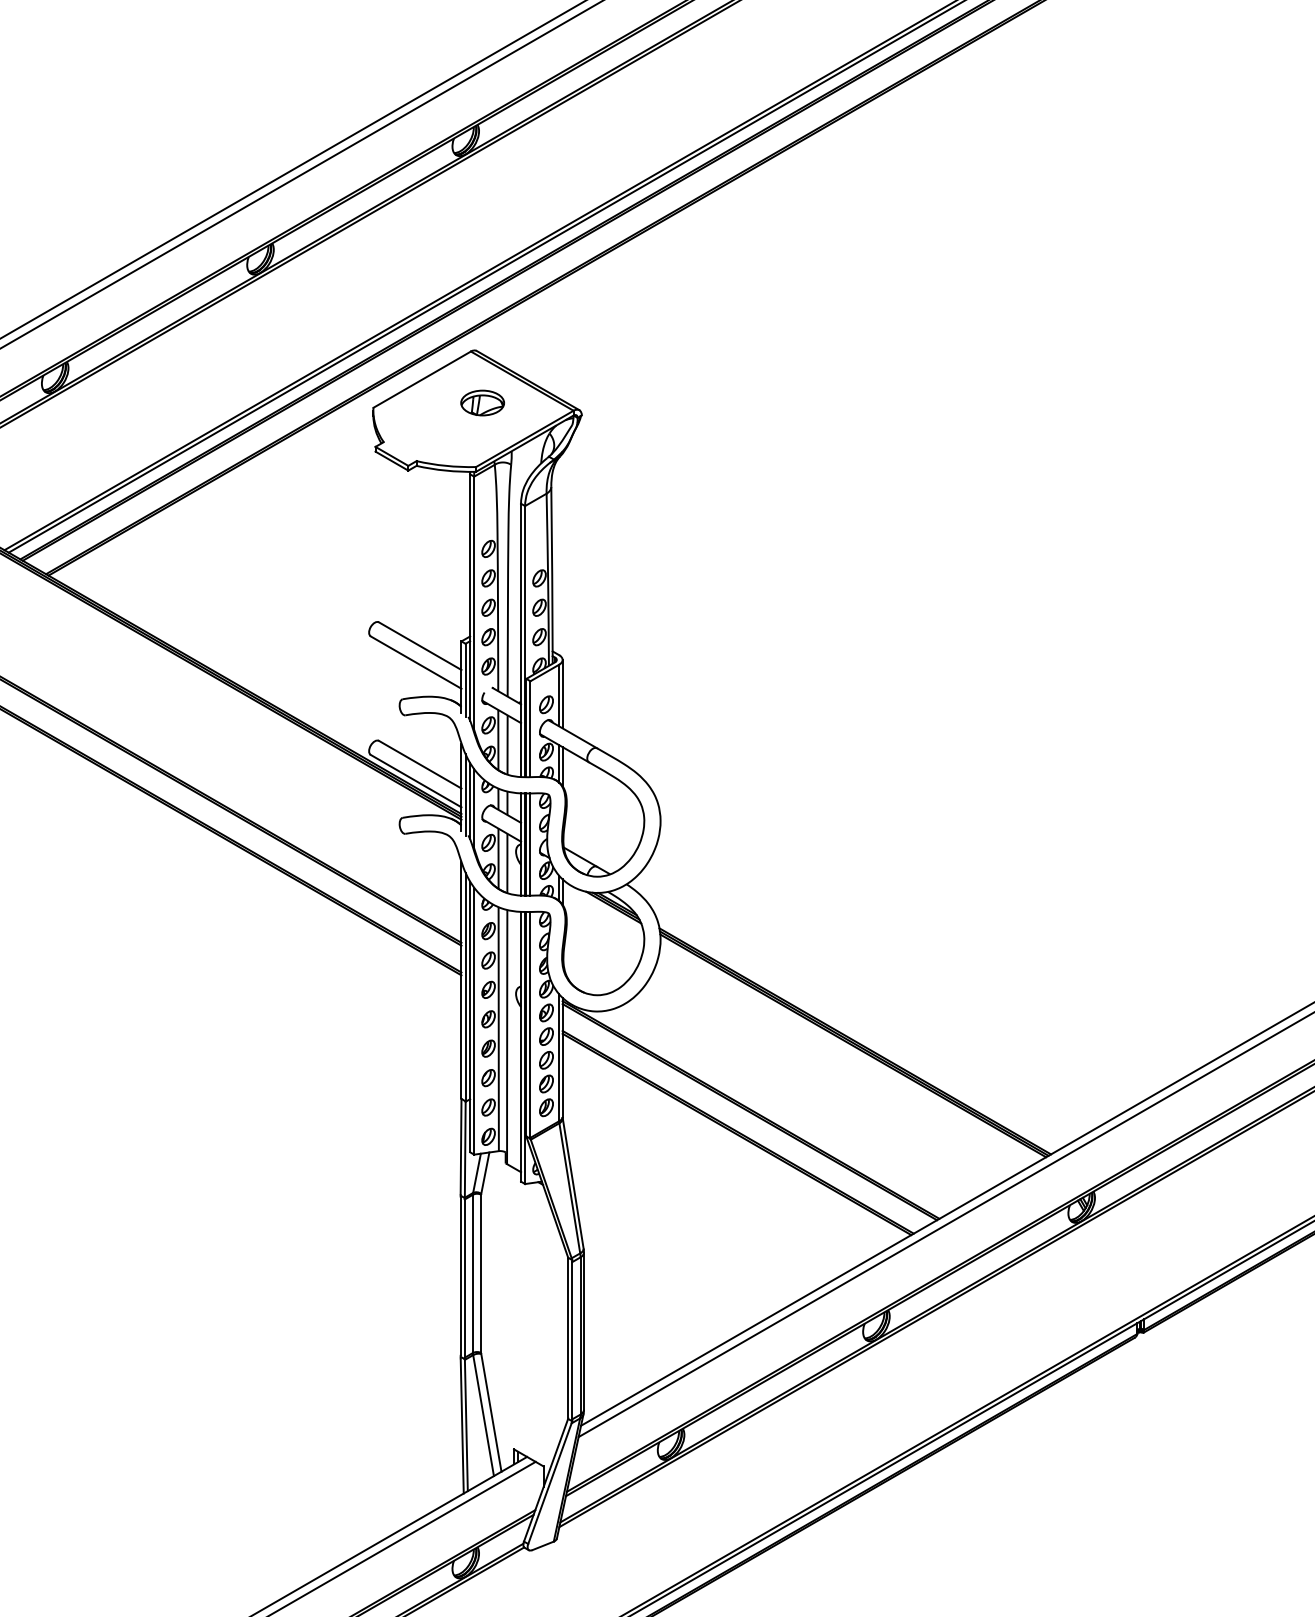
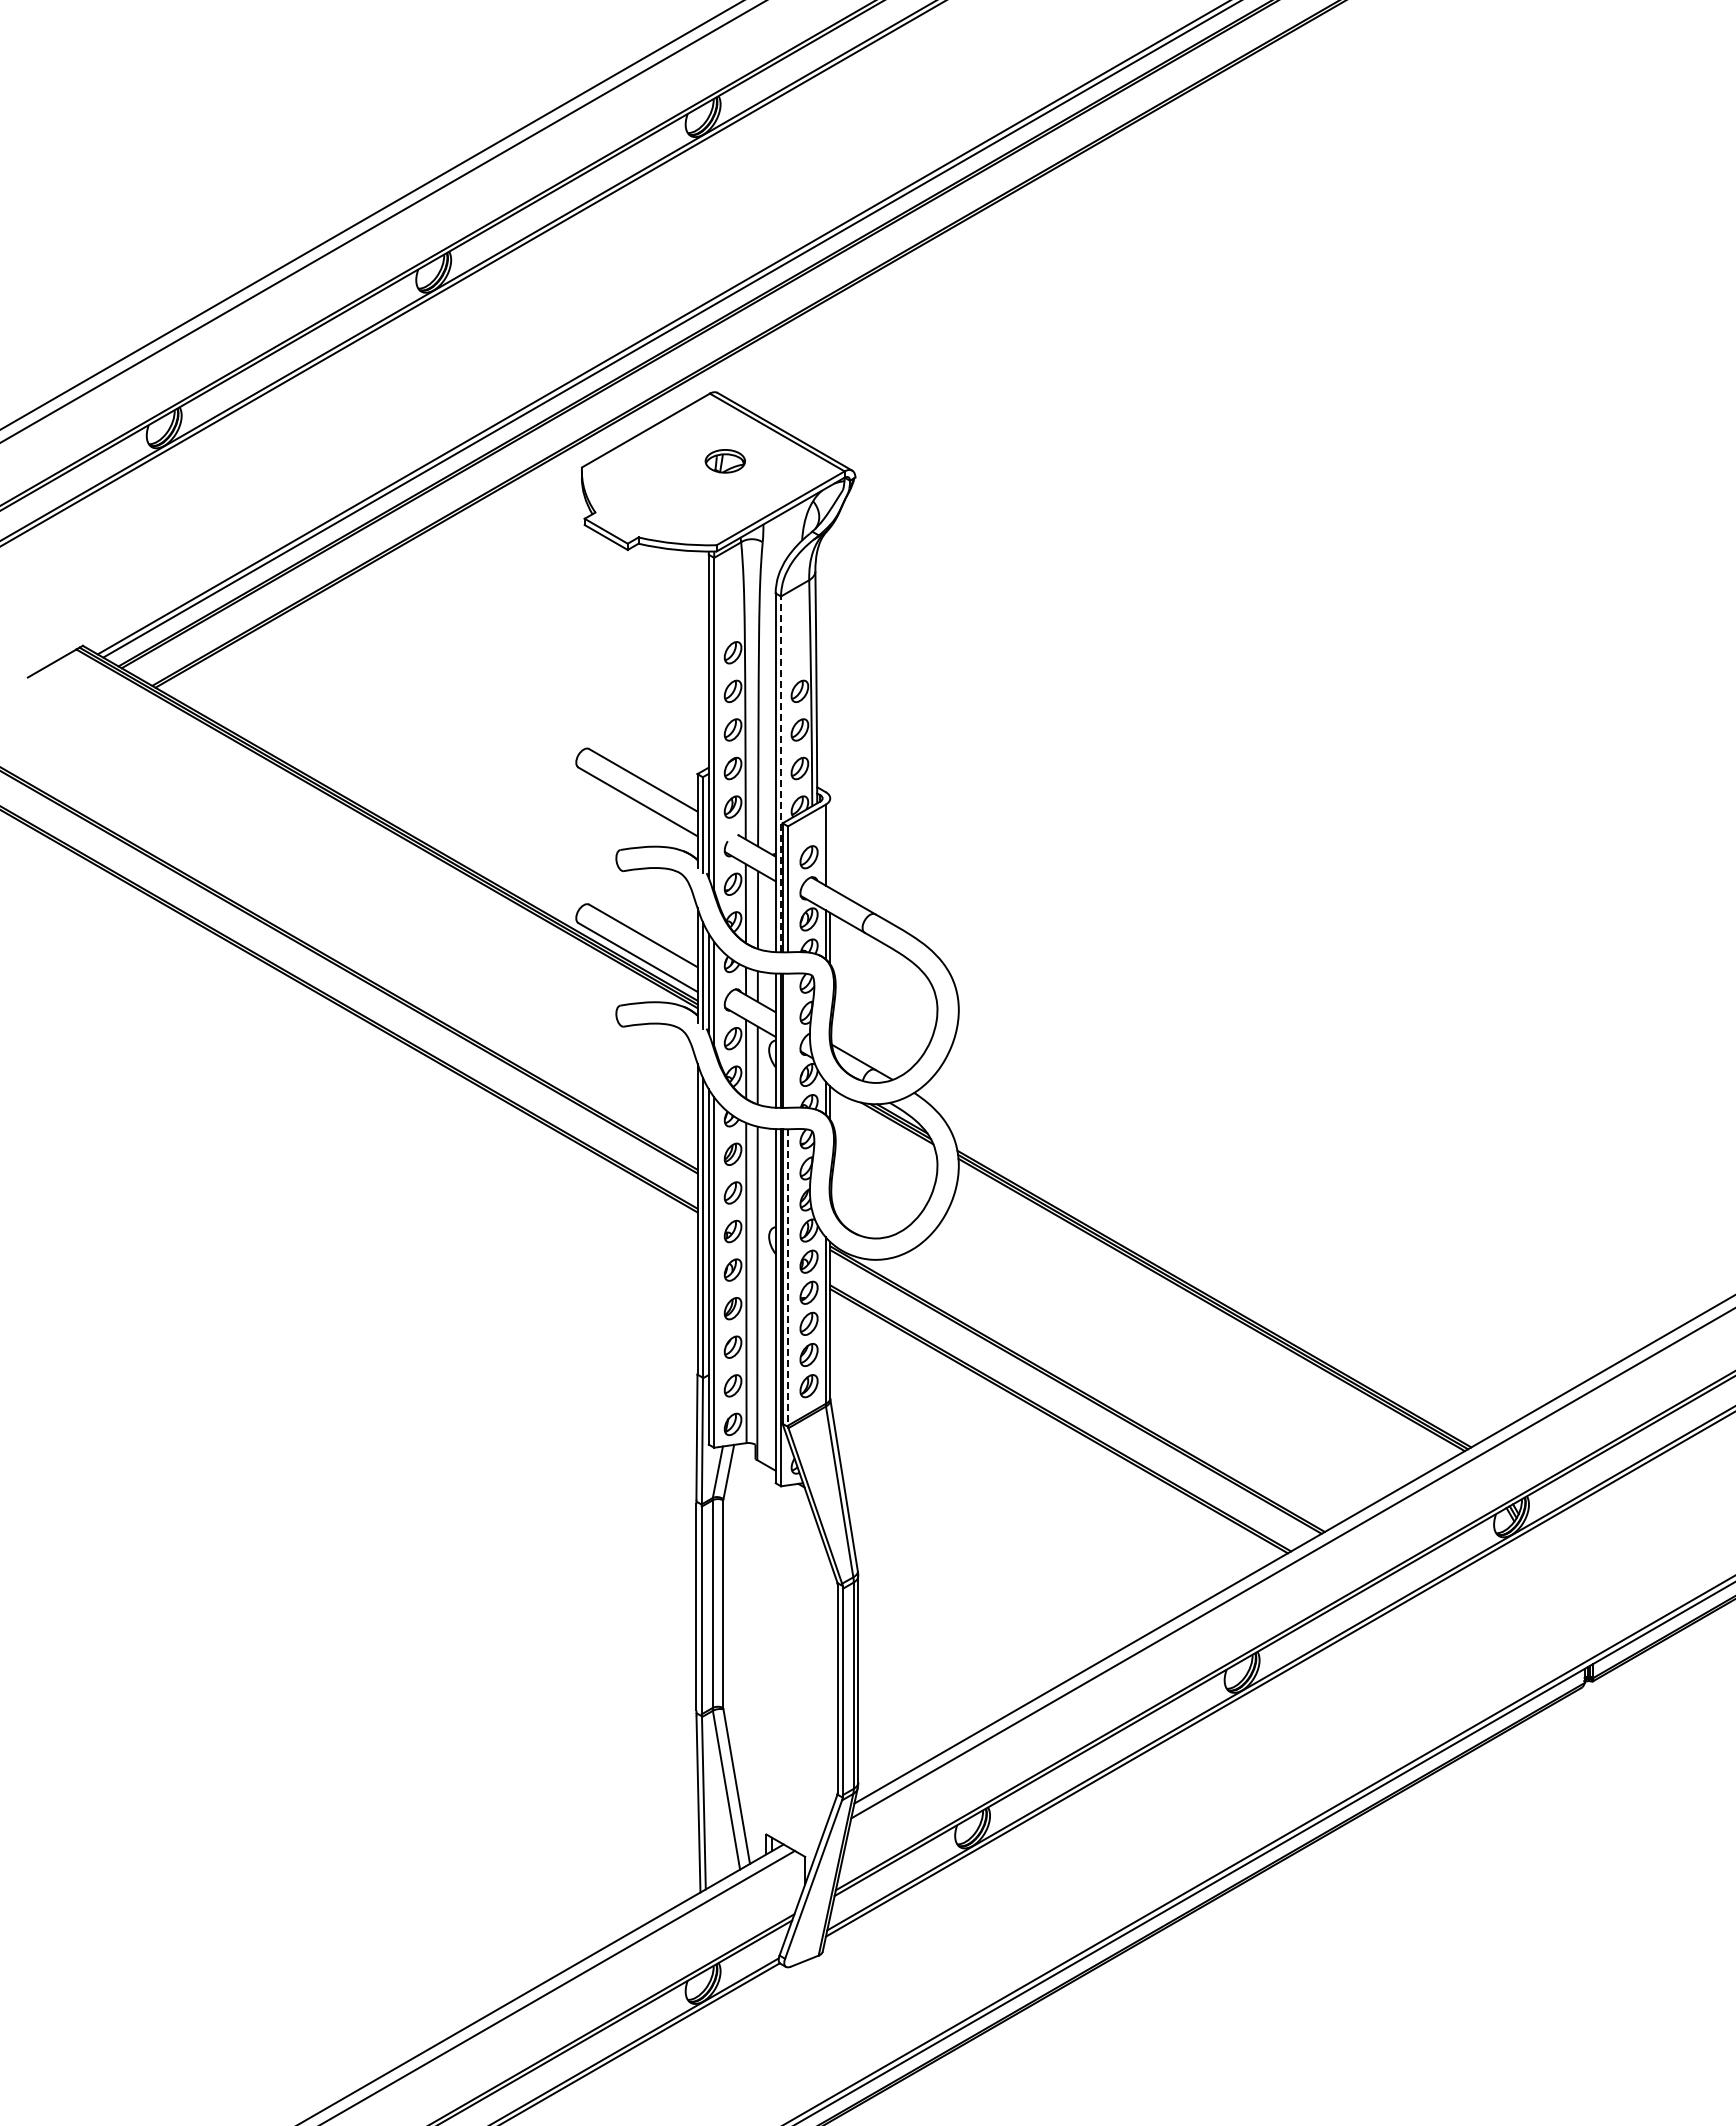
part: (482, 403) -> (725, 461), size x0.7
line: (525, 641) -> (781, 774), solid -> dashed
line: (562, 694) -> (830, 843), removed
line: (530, 844) -> (788, 1040), removed
line: (530, 1024) -> (788, 1277), solid -> dashed

